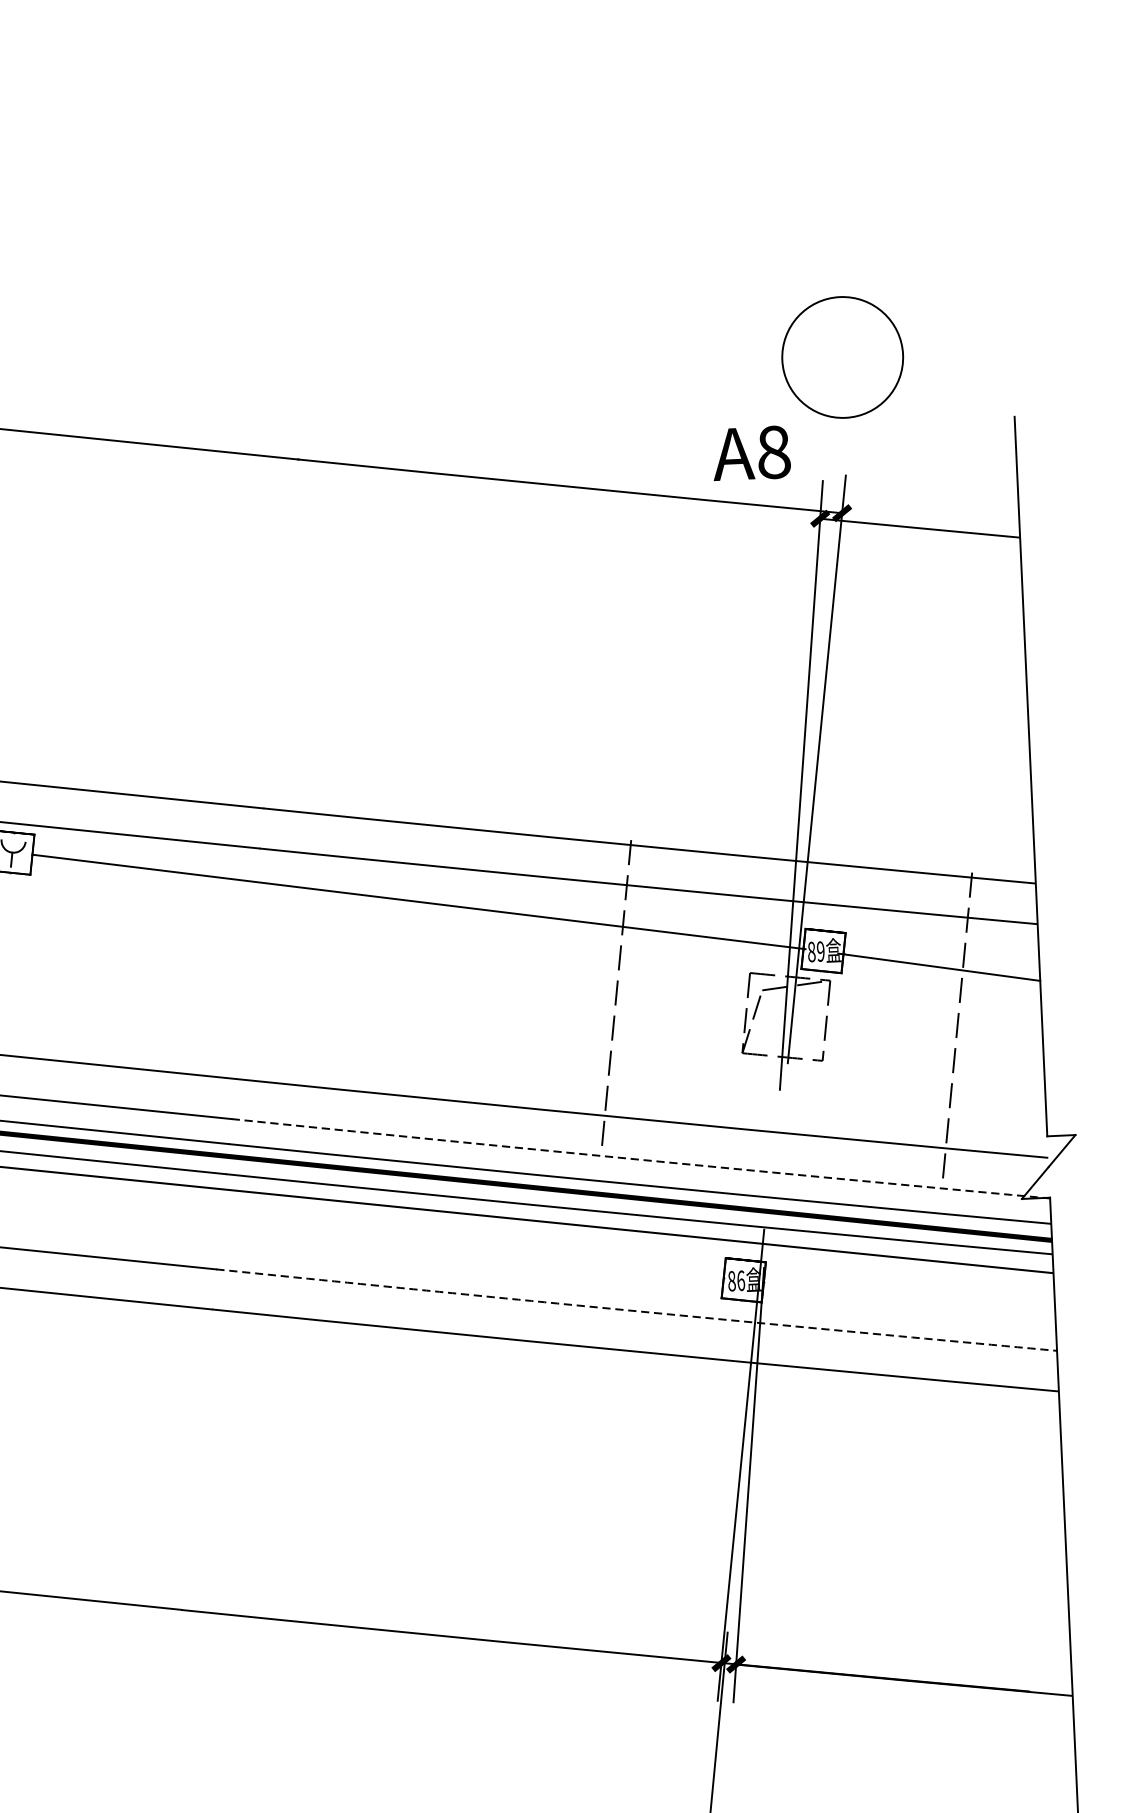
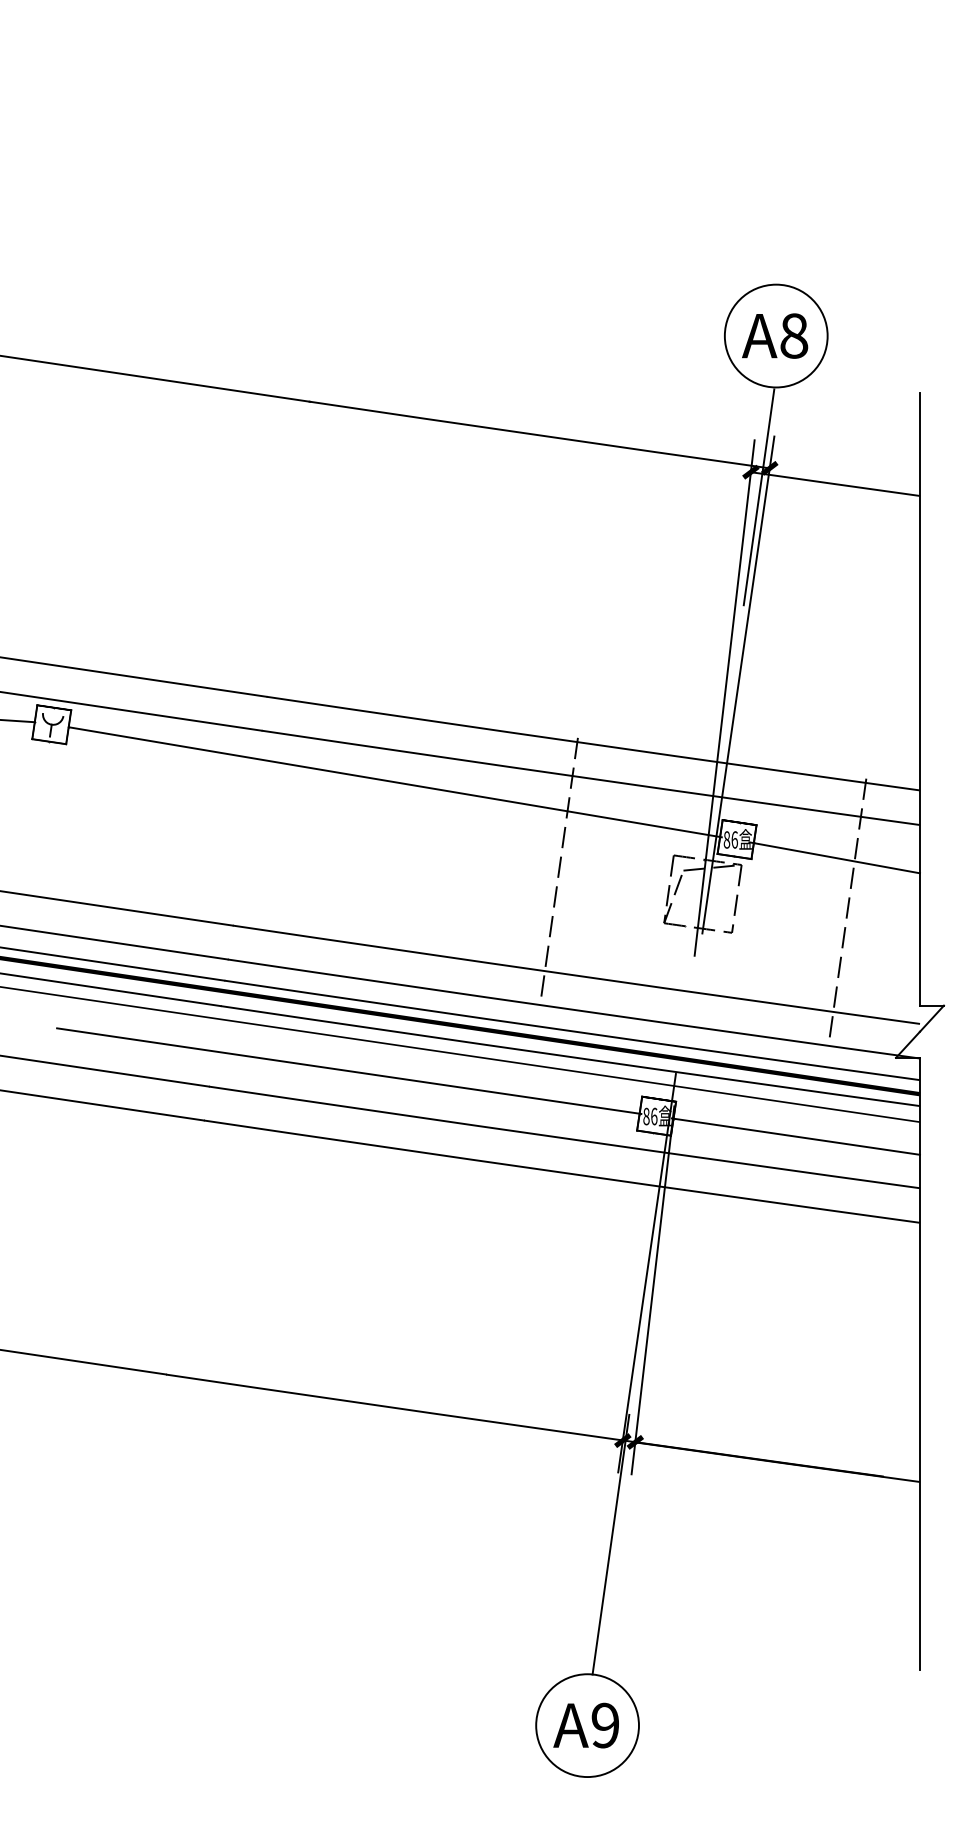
text: (751, 452) -> (775, 335), moved
line: (830, 548) -> (758, 497), added
text: (820, 951) -> (734, 839), 89 -> 86
arc: (640, 1159) -> (573, 1009), dashed -> solid
line: (380, 1242) -> (349, 1070), added
line: (908, 1296) -> (795, 1136), added
arc: (636, 1311) -> (564, 1138), dashed -> solid

